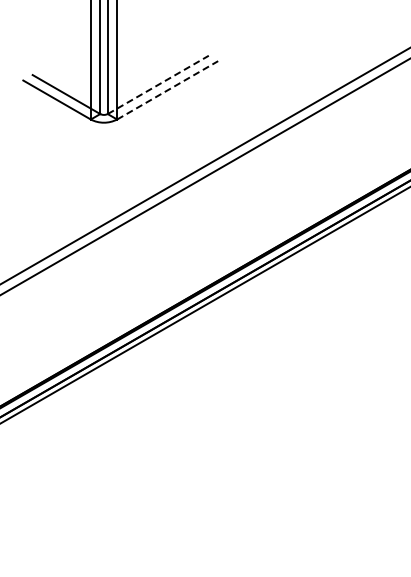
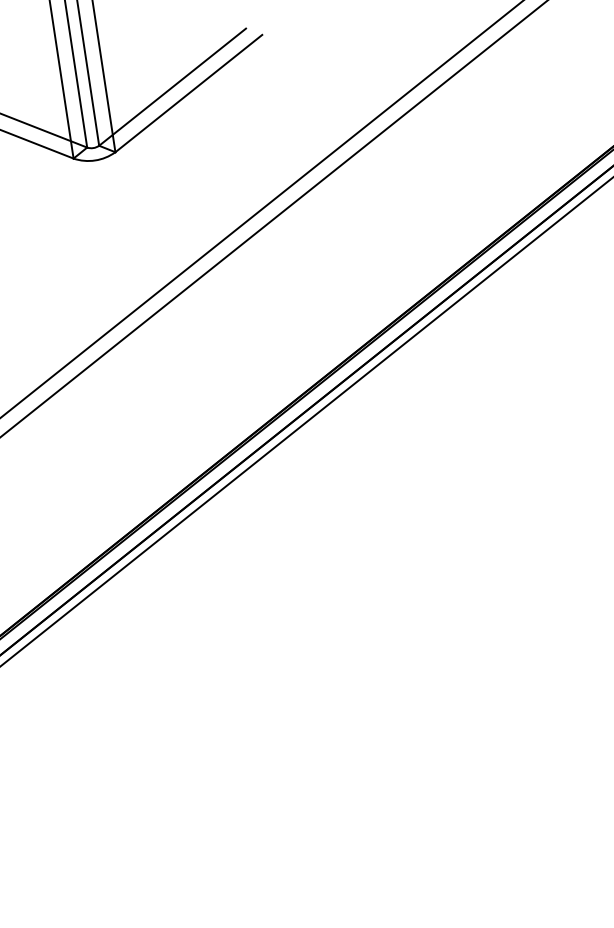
line: (158, 84) -> (172, 86), dashed -> solid
line: (168, 90) -> (190, 93), dashed -> solid

